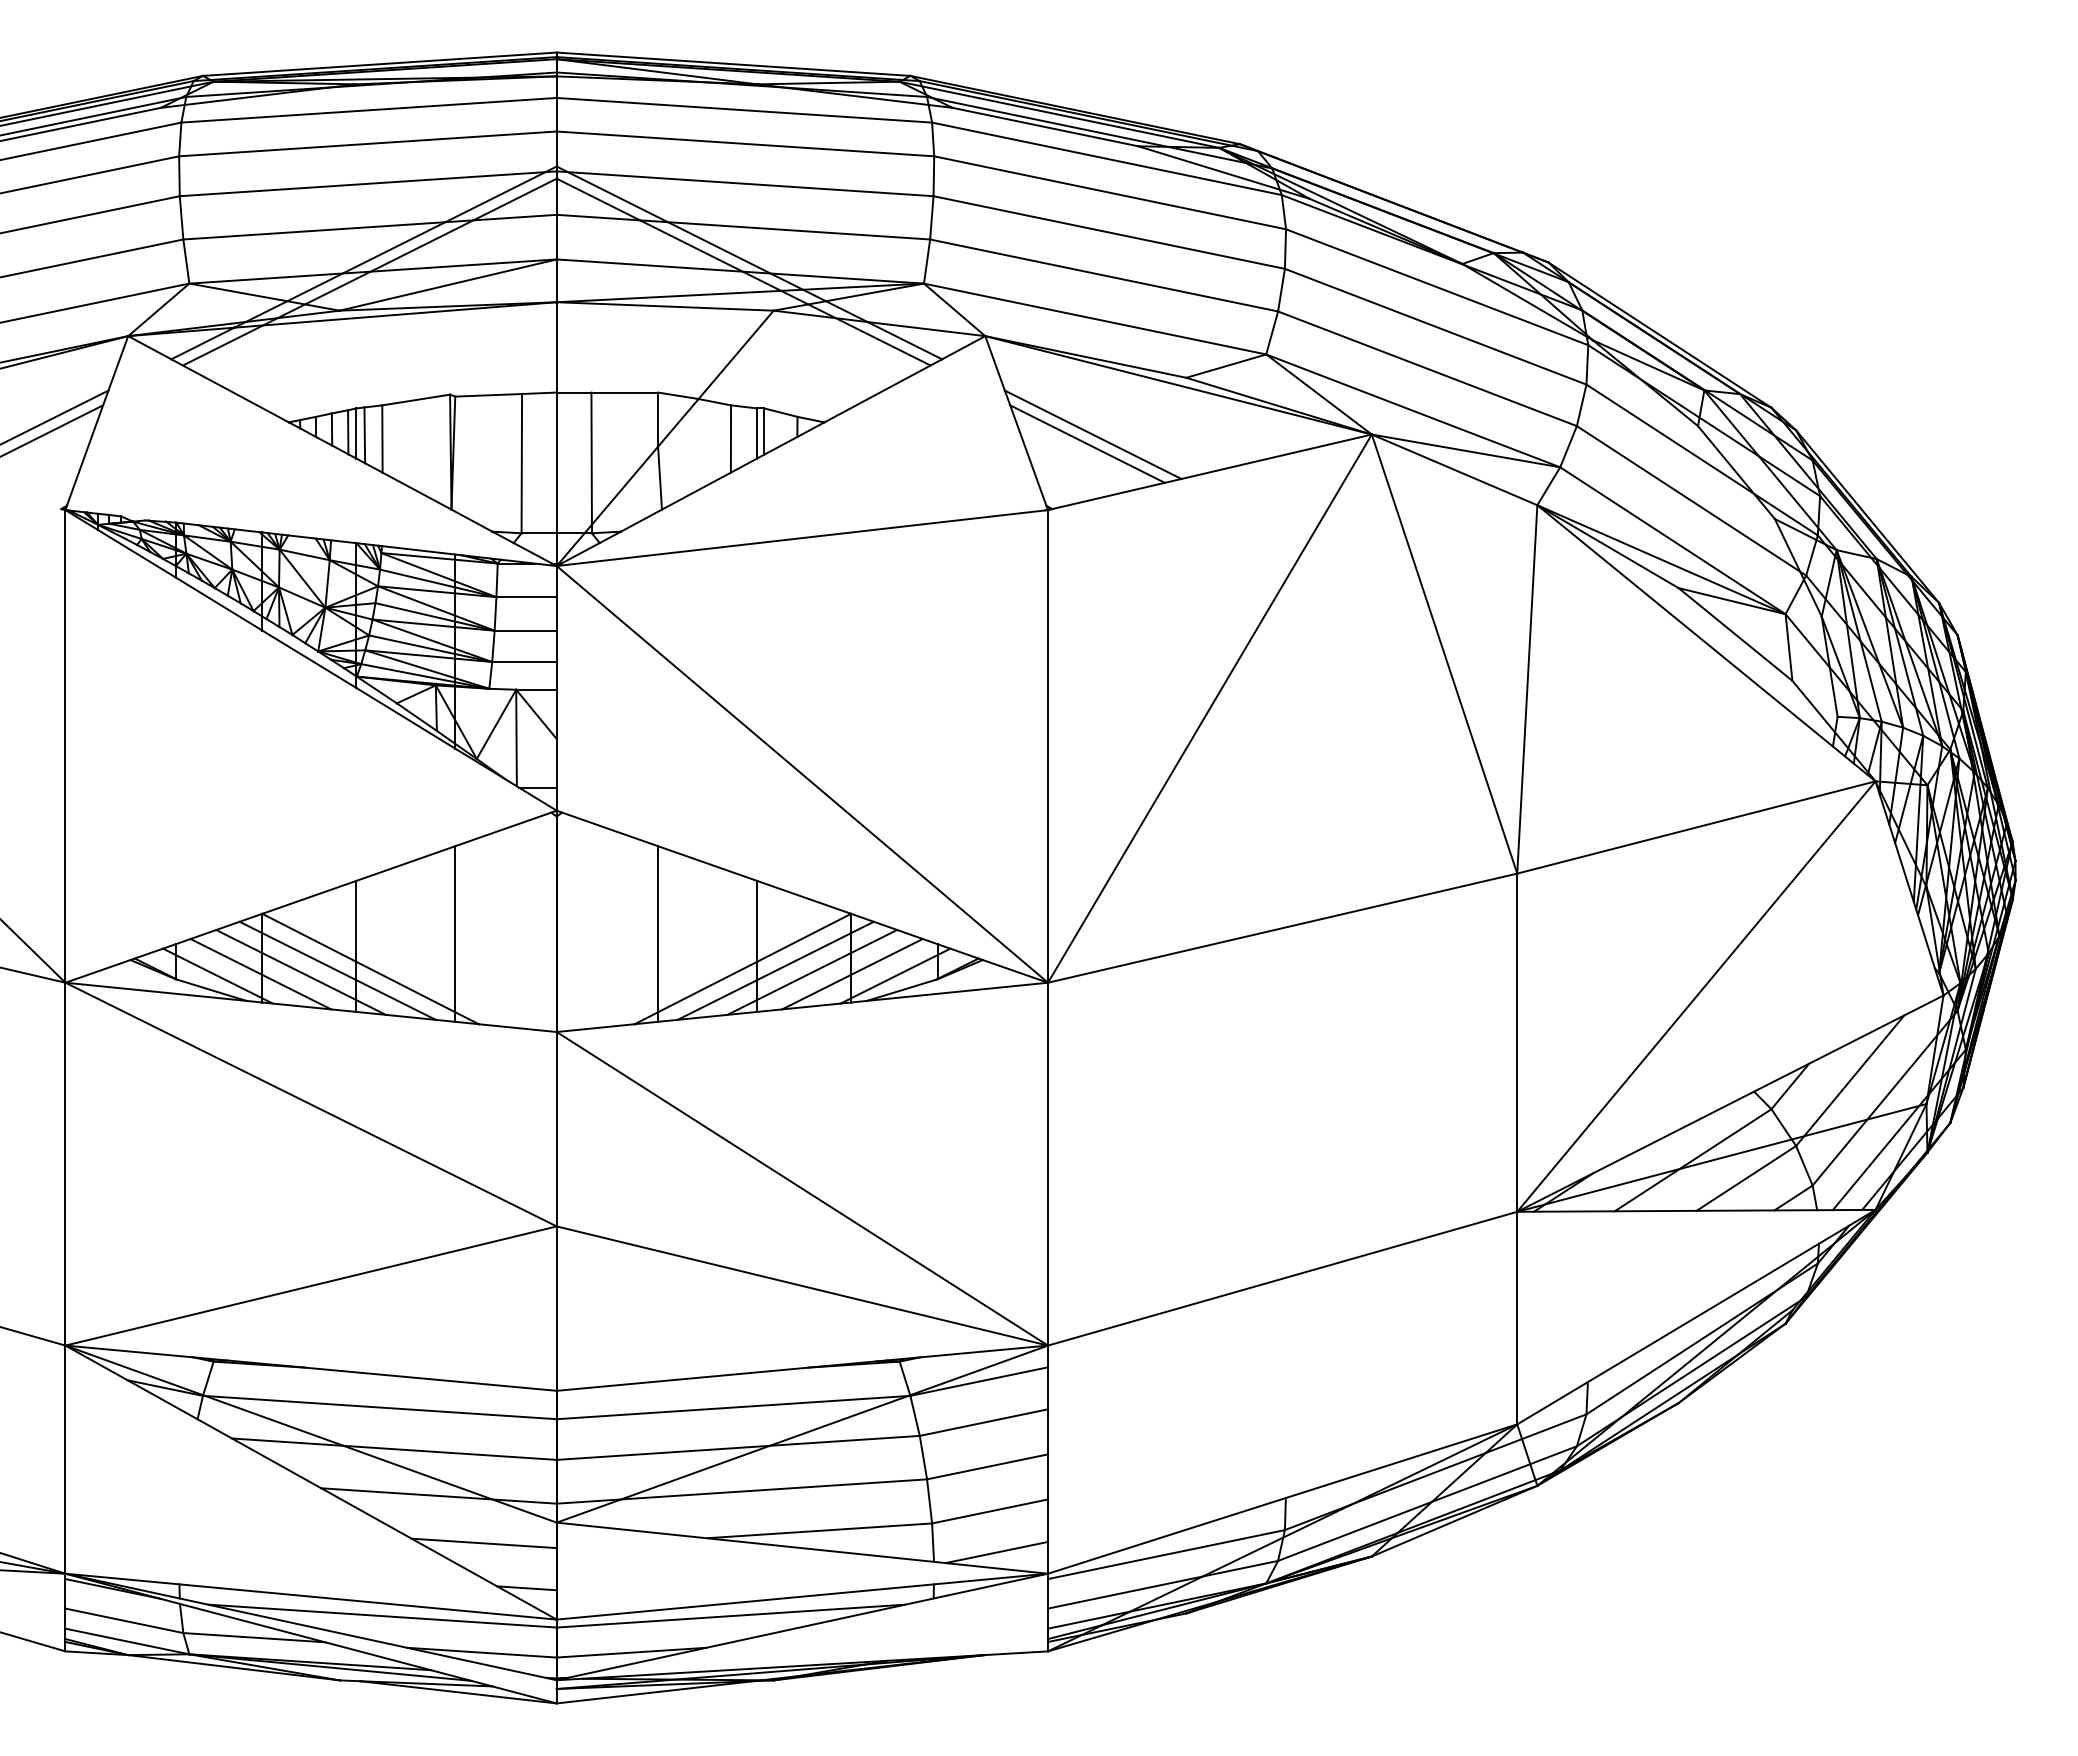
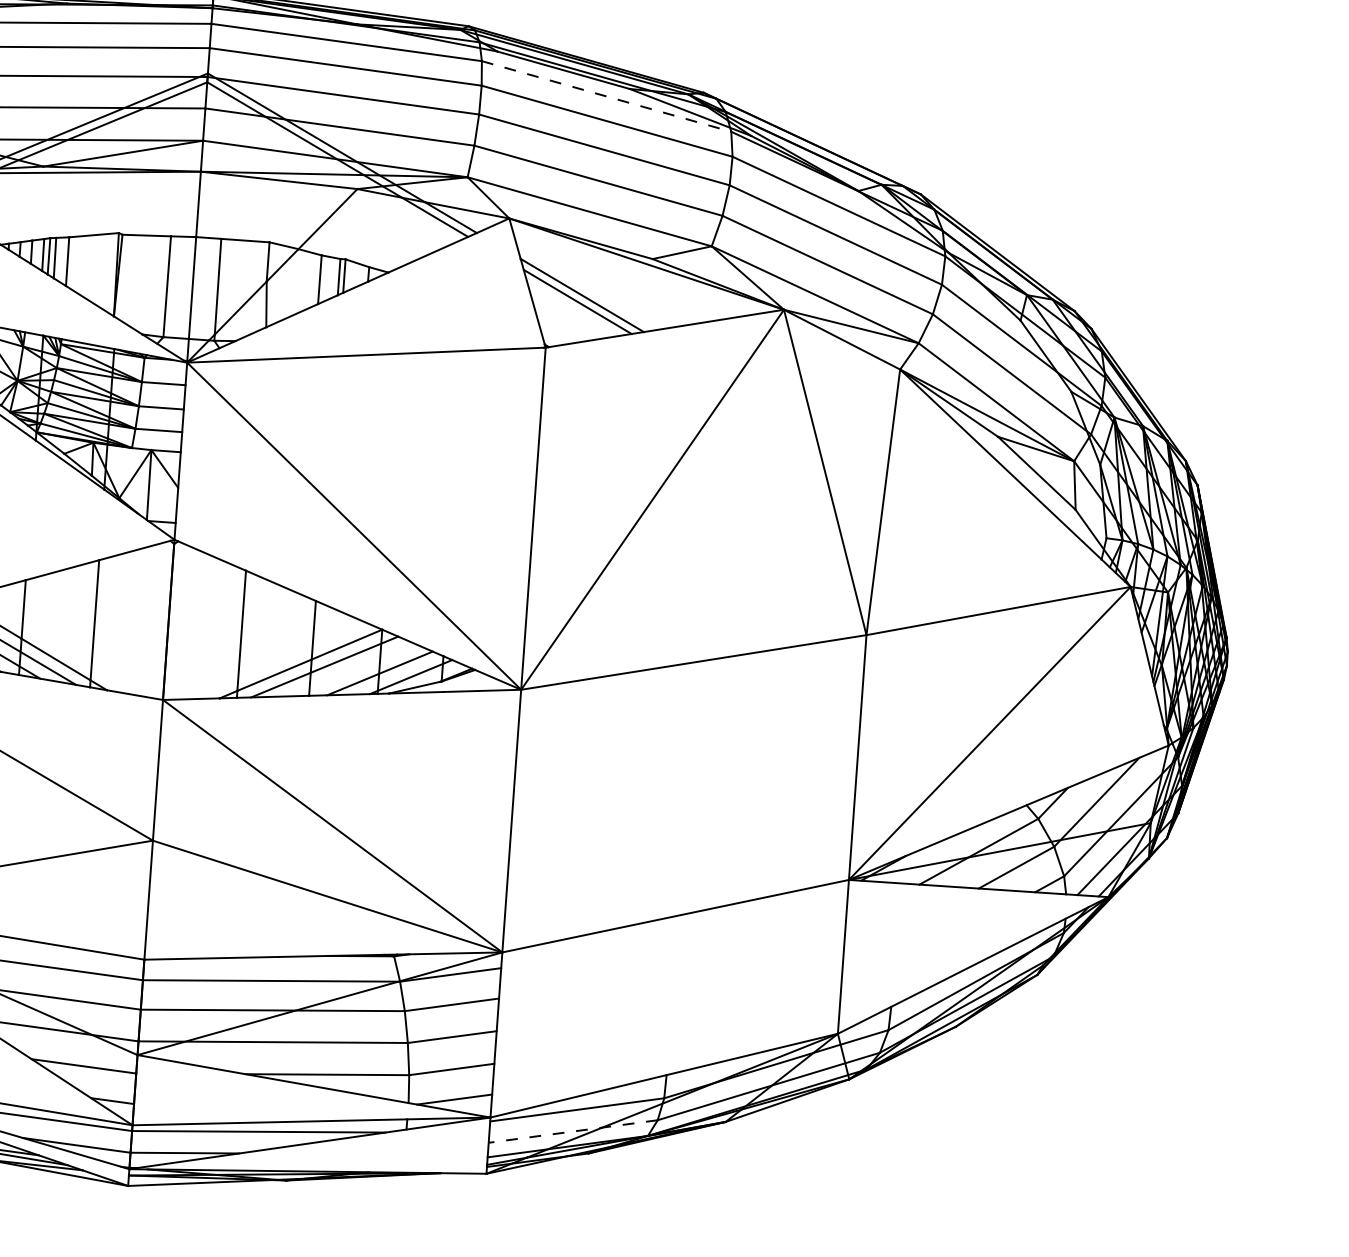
line: (1106, 158) -> (606, 96), solid -> dashed
line: (812, 972) -> (351, 670), removed
line: (1162, 1584) -> (572, 1131), solid -> dashed

